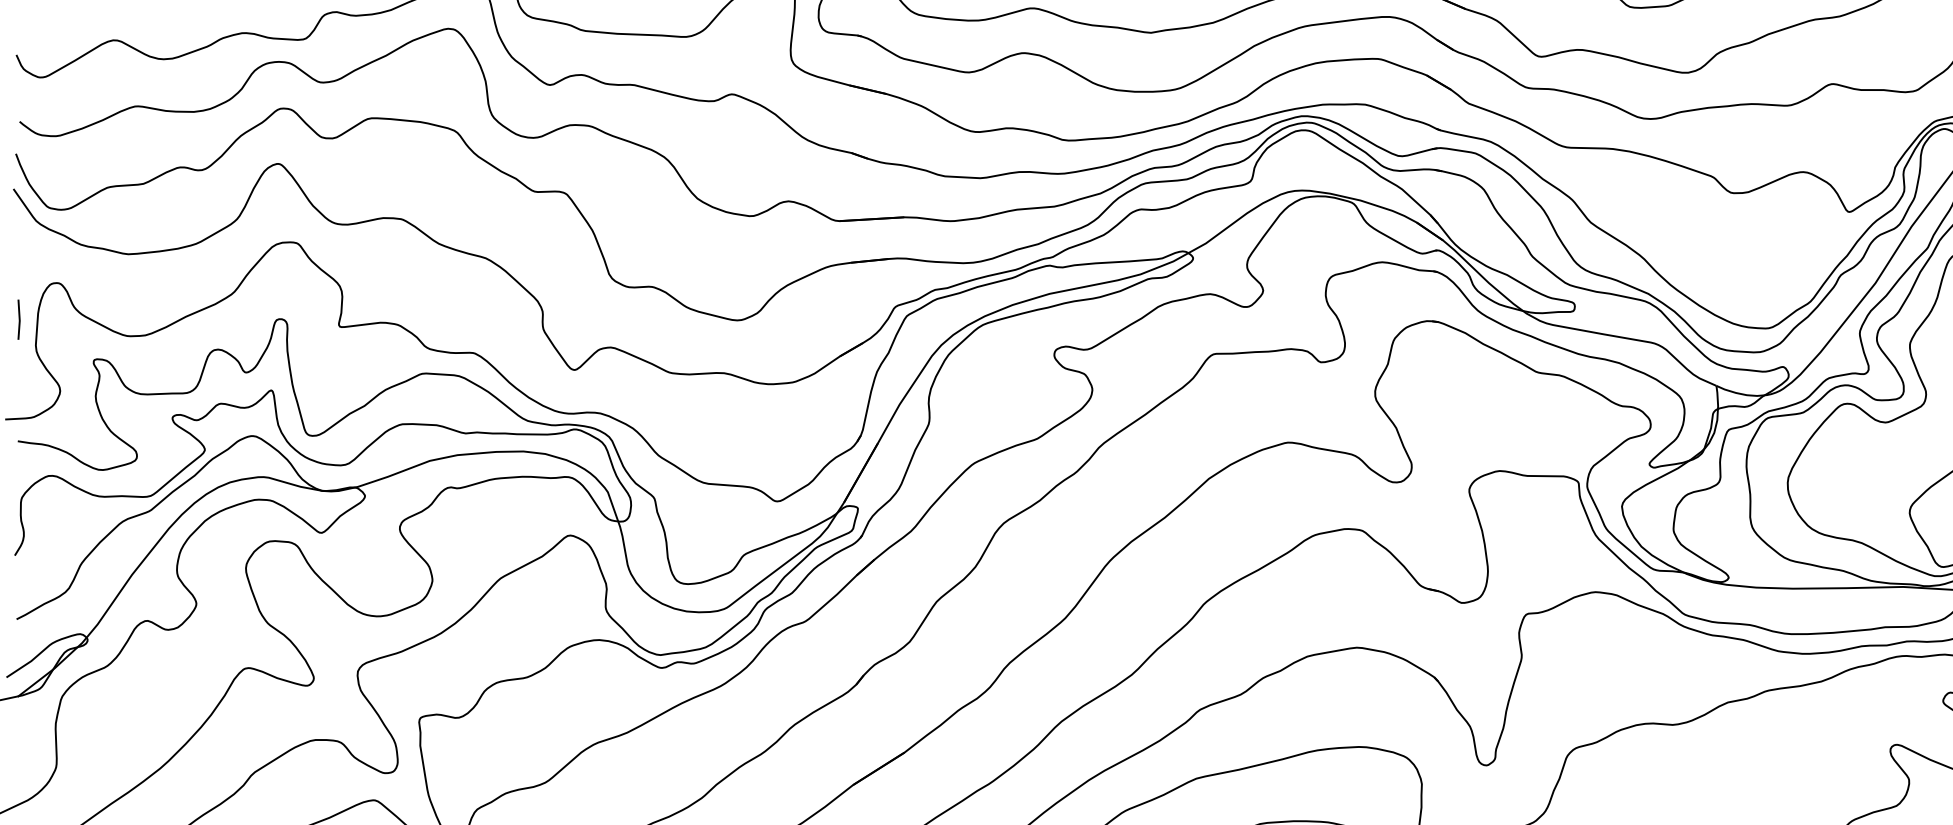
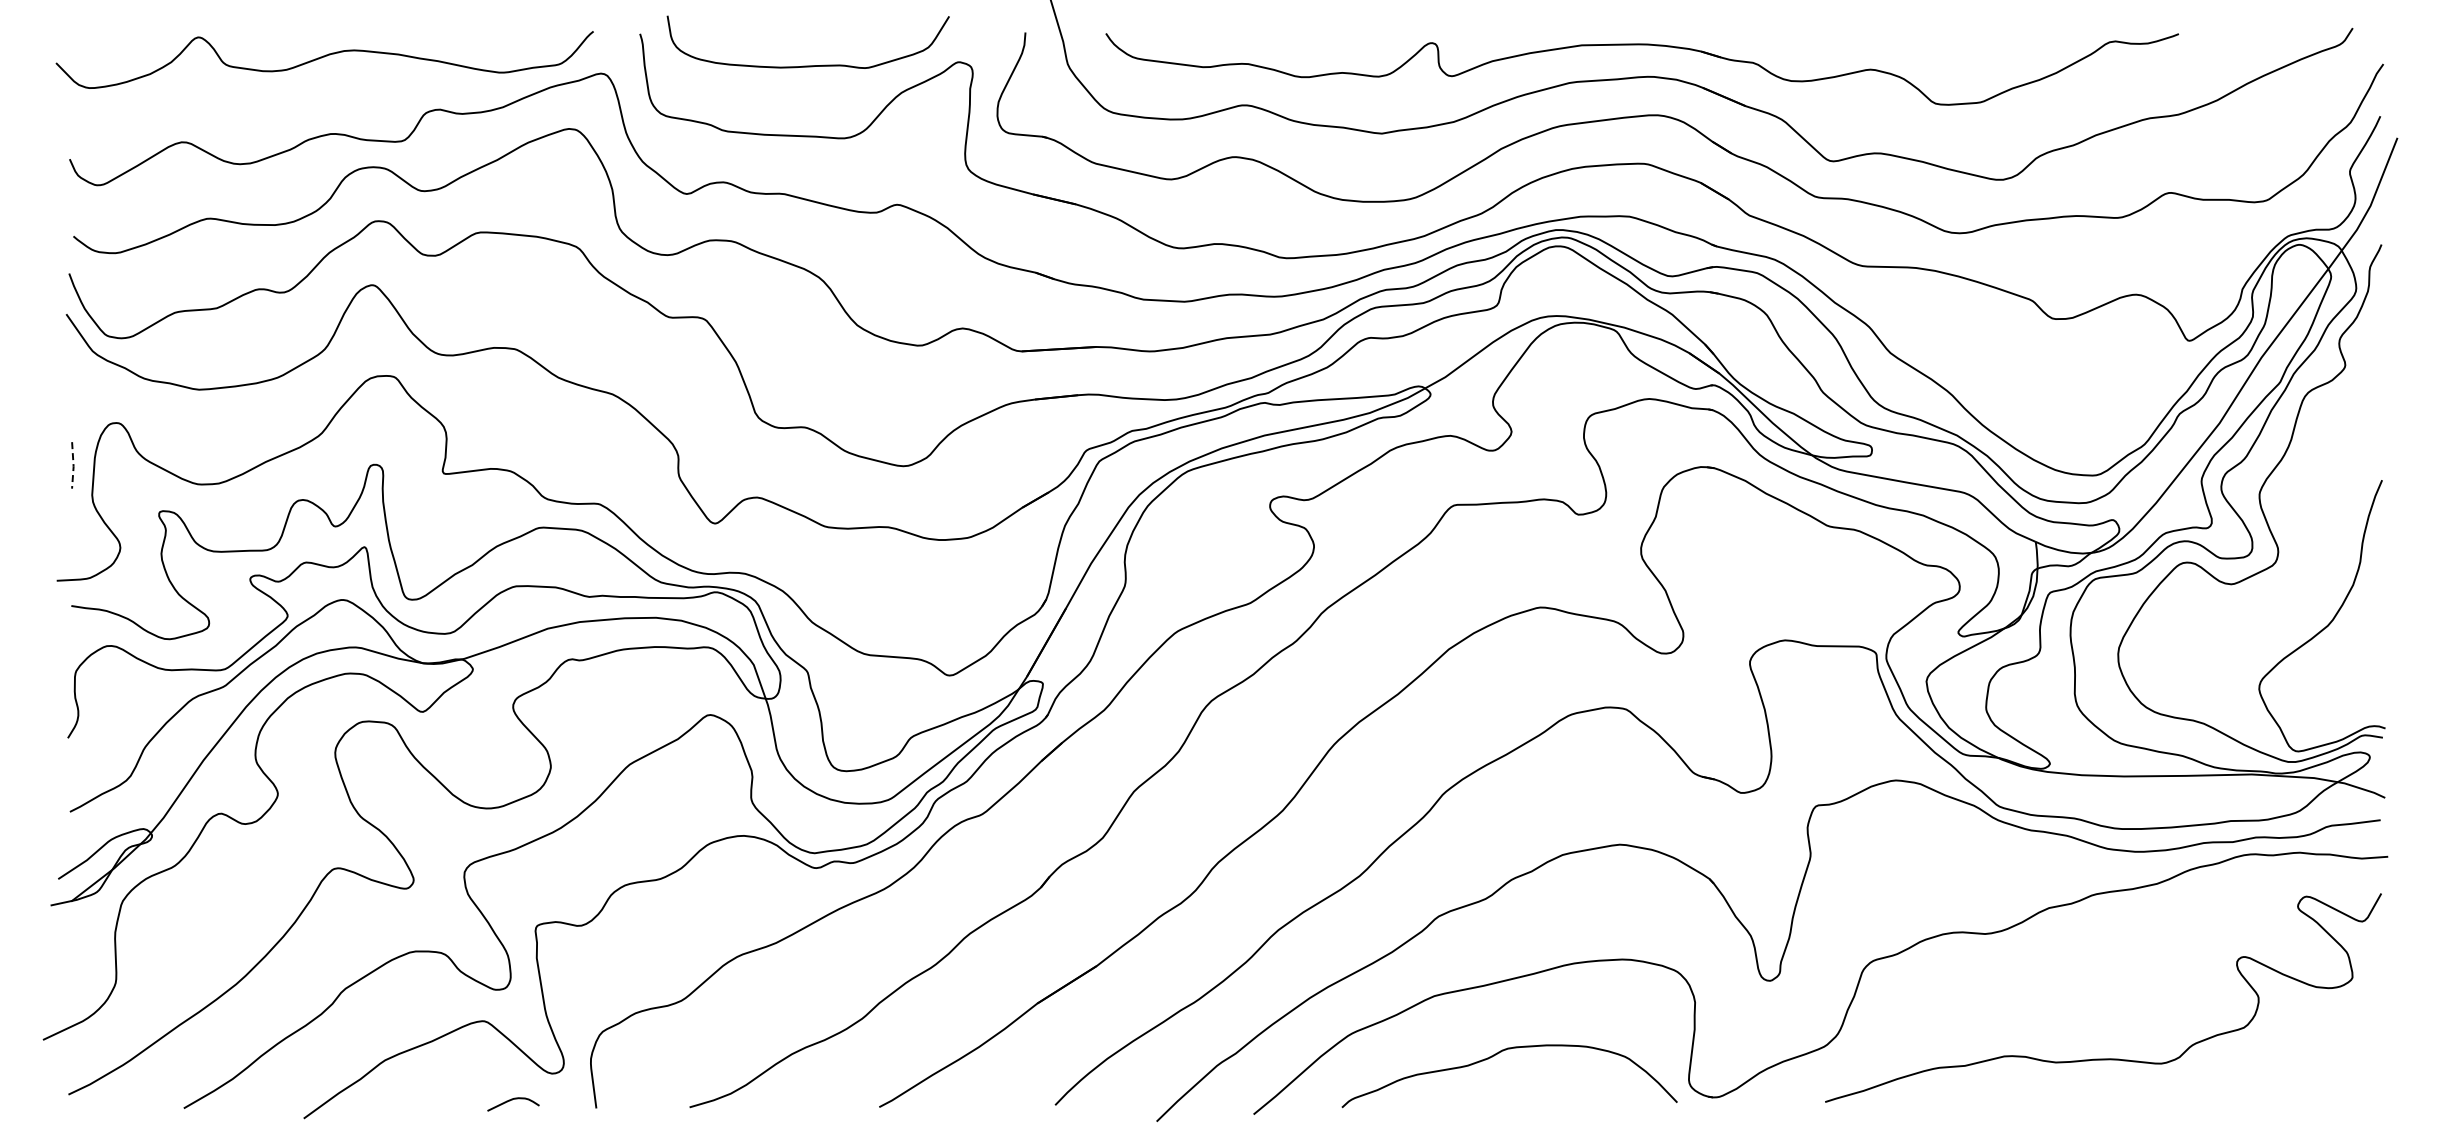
line: (19, 319) -> (73, 465), solid -> dashed

